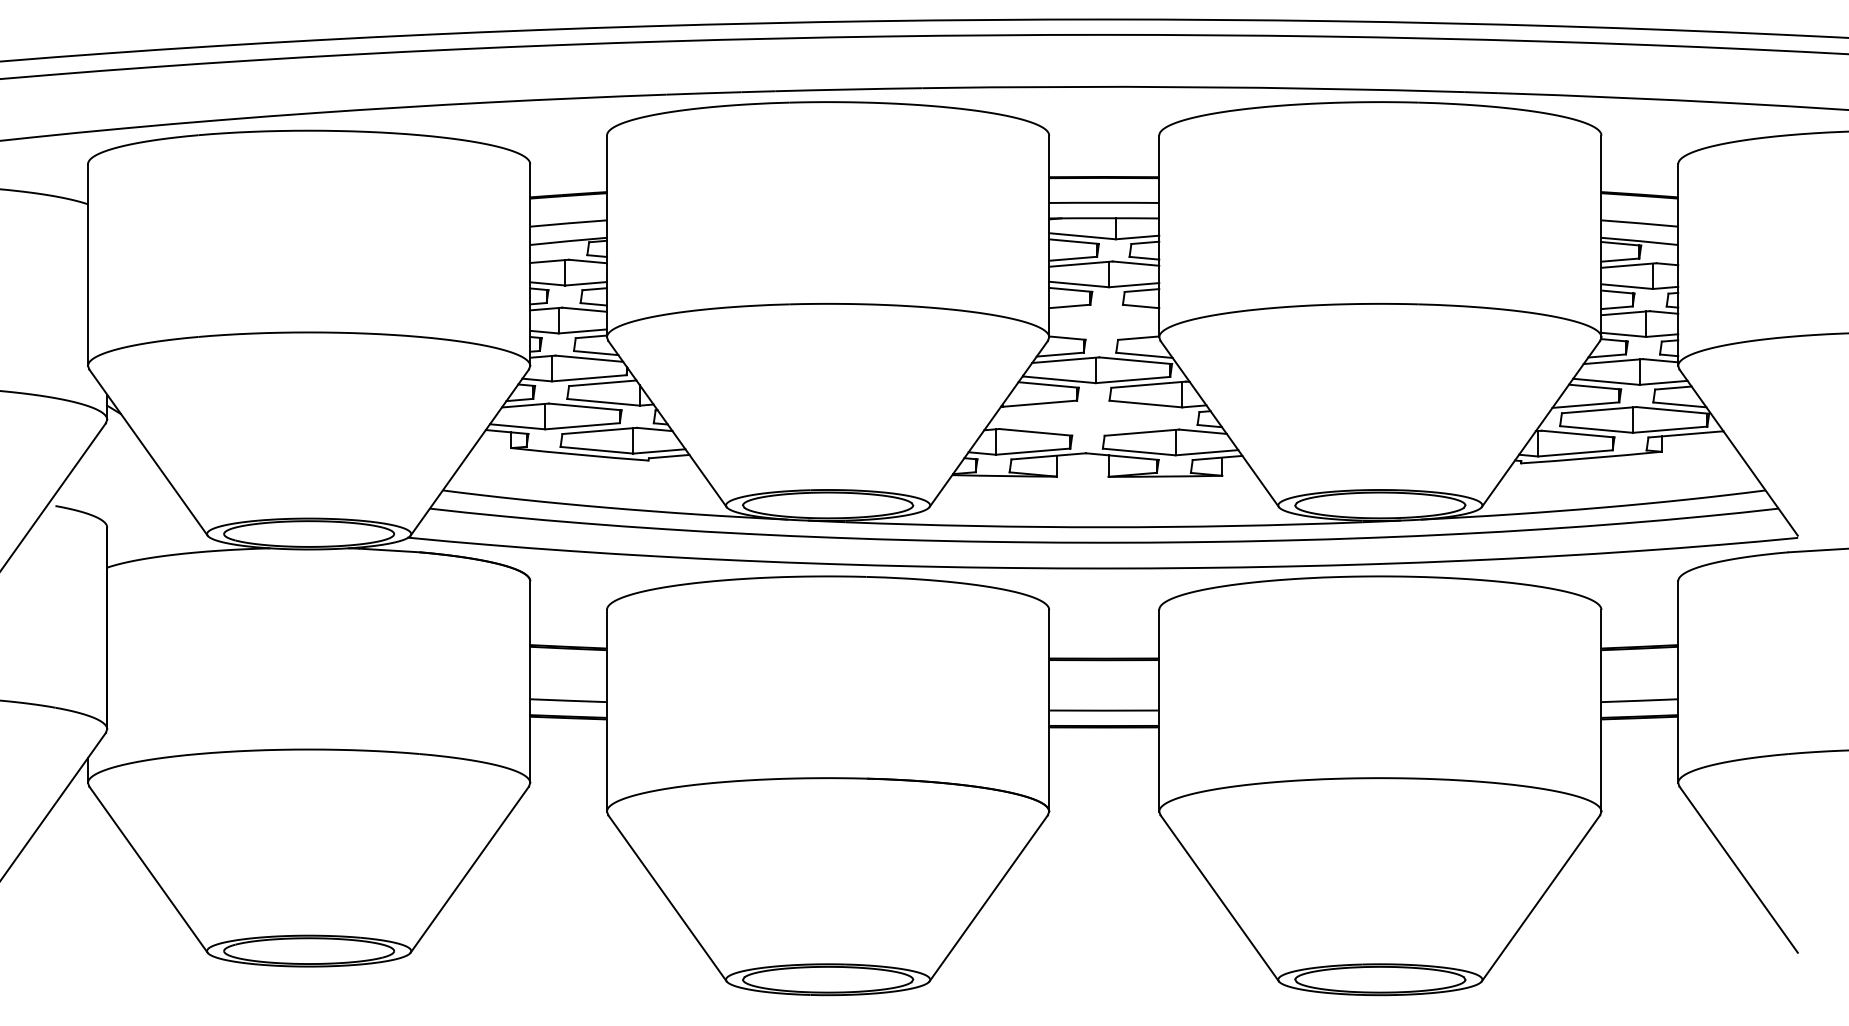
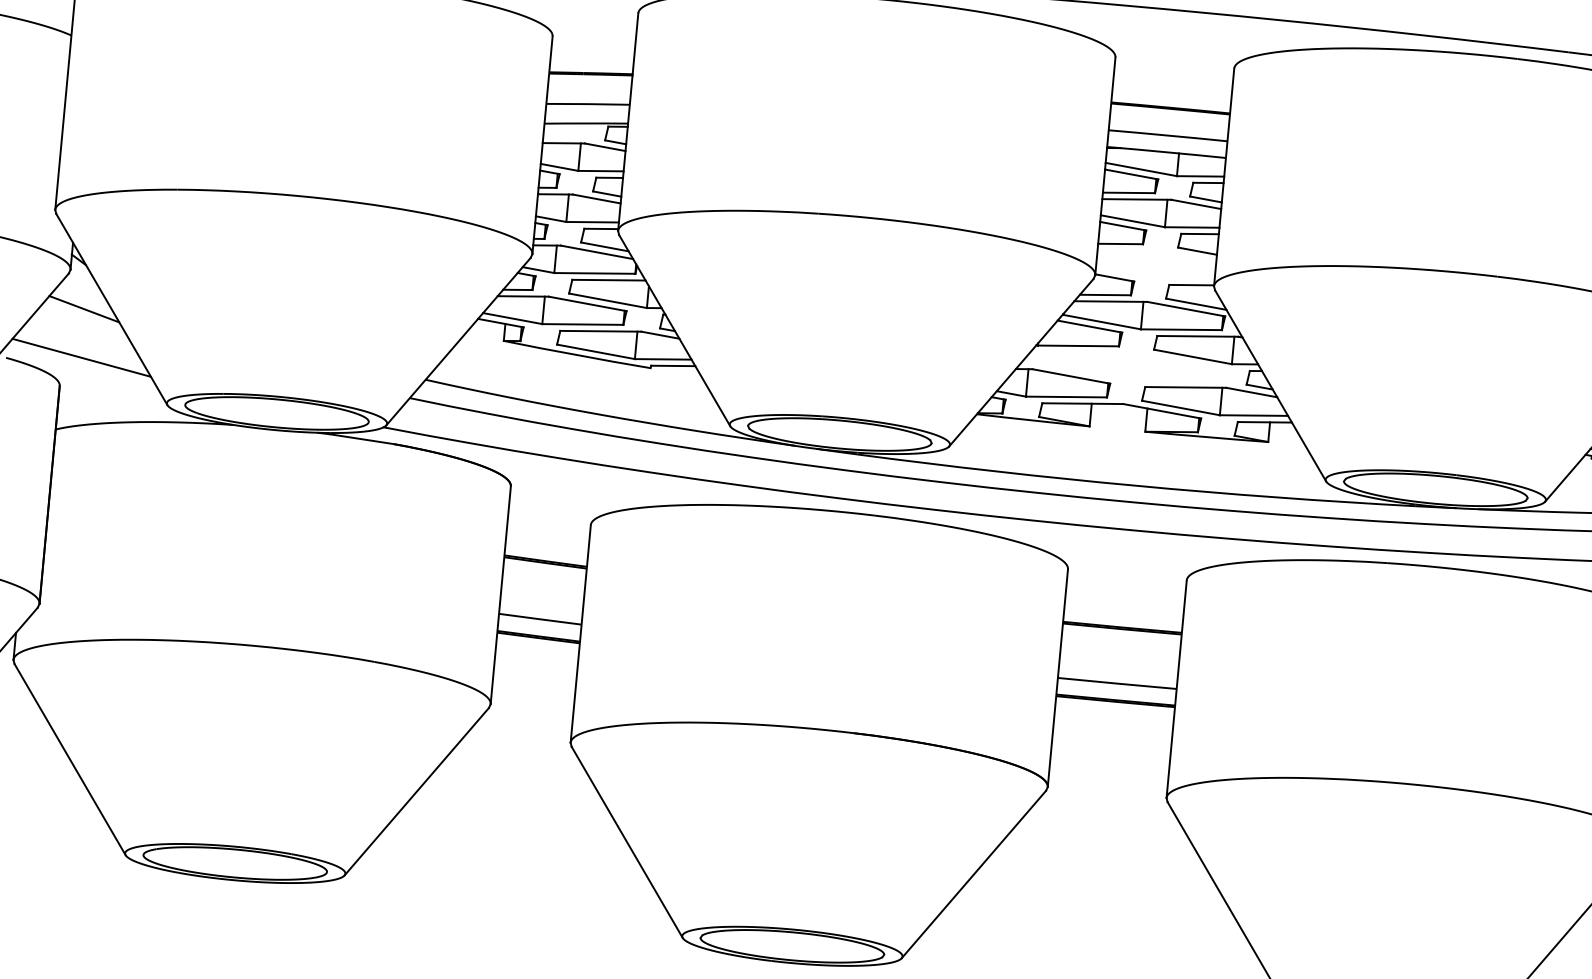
line: (123, 454) -> (84, 309), added
line: (124, 499) -> (81, 357), added

